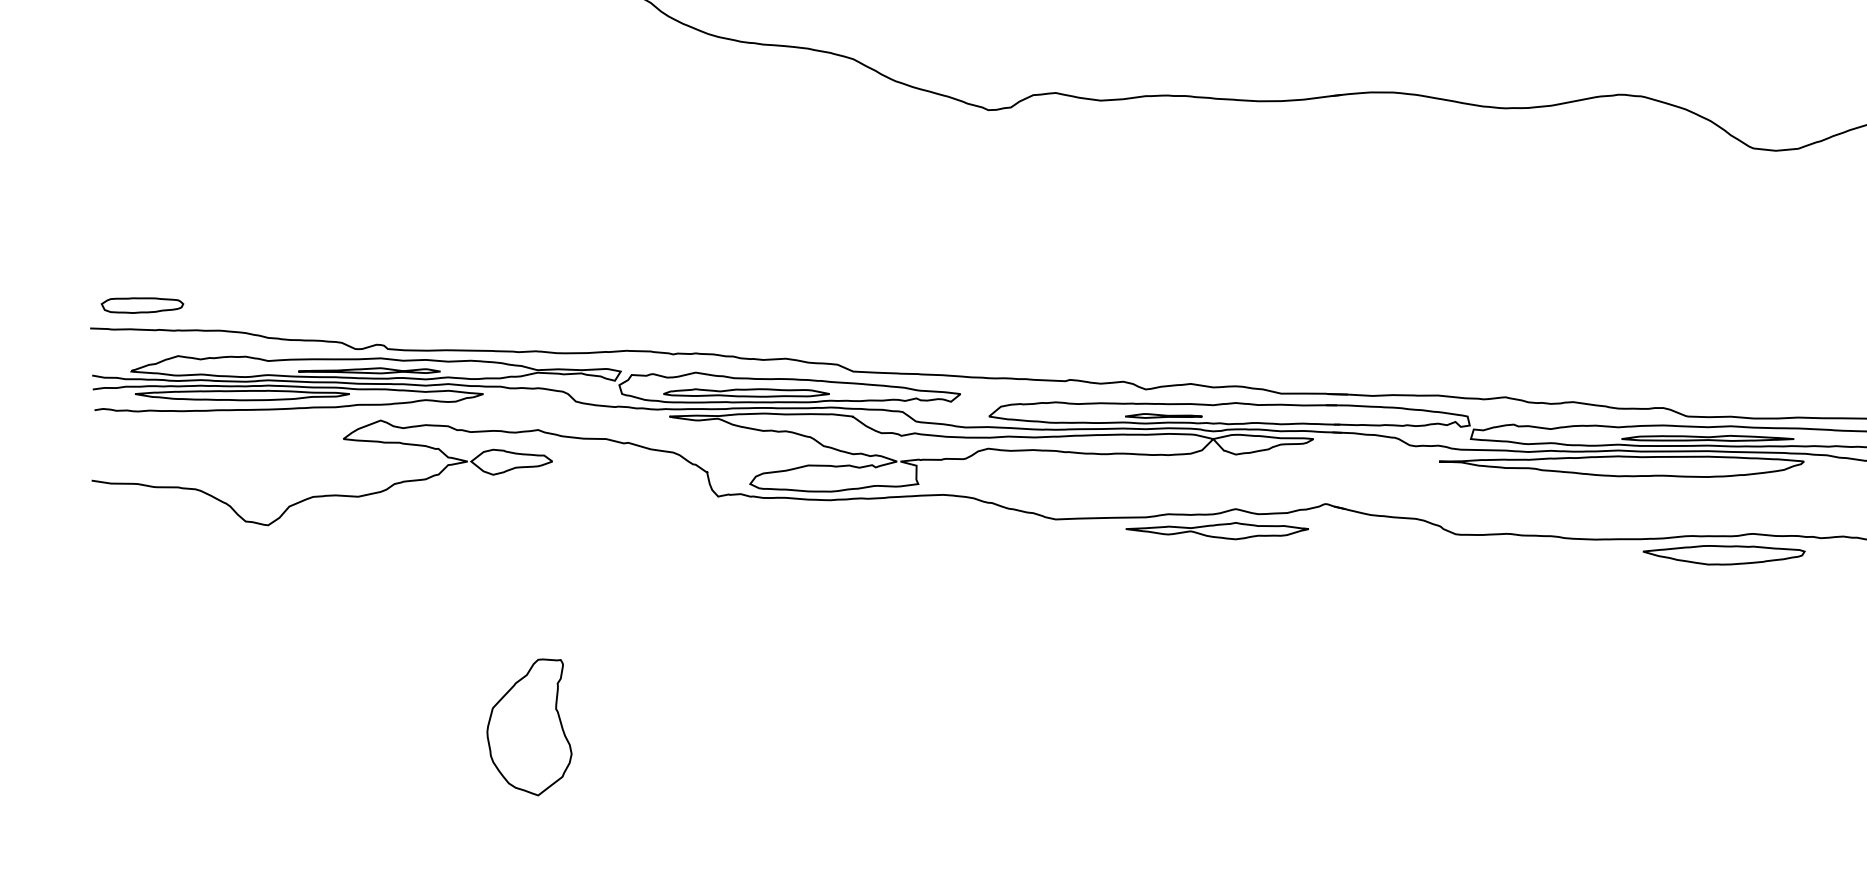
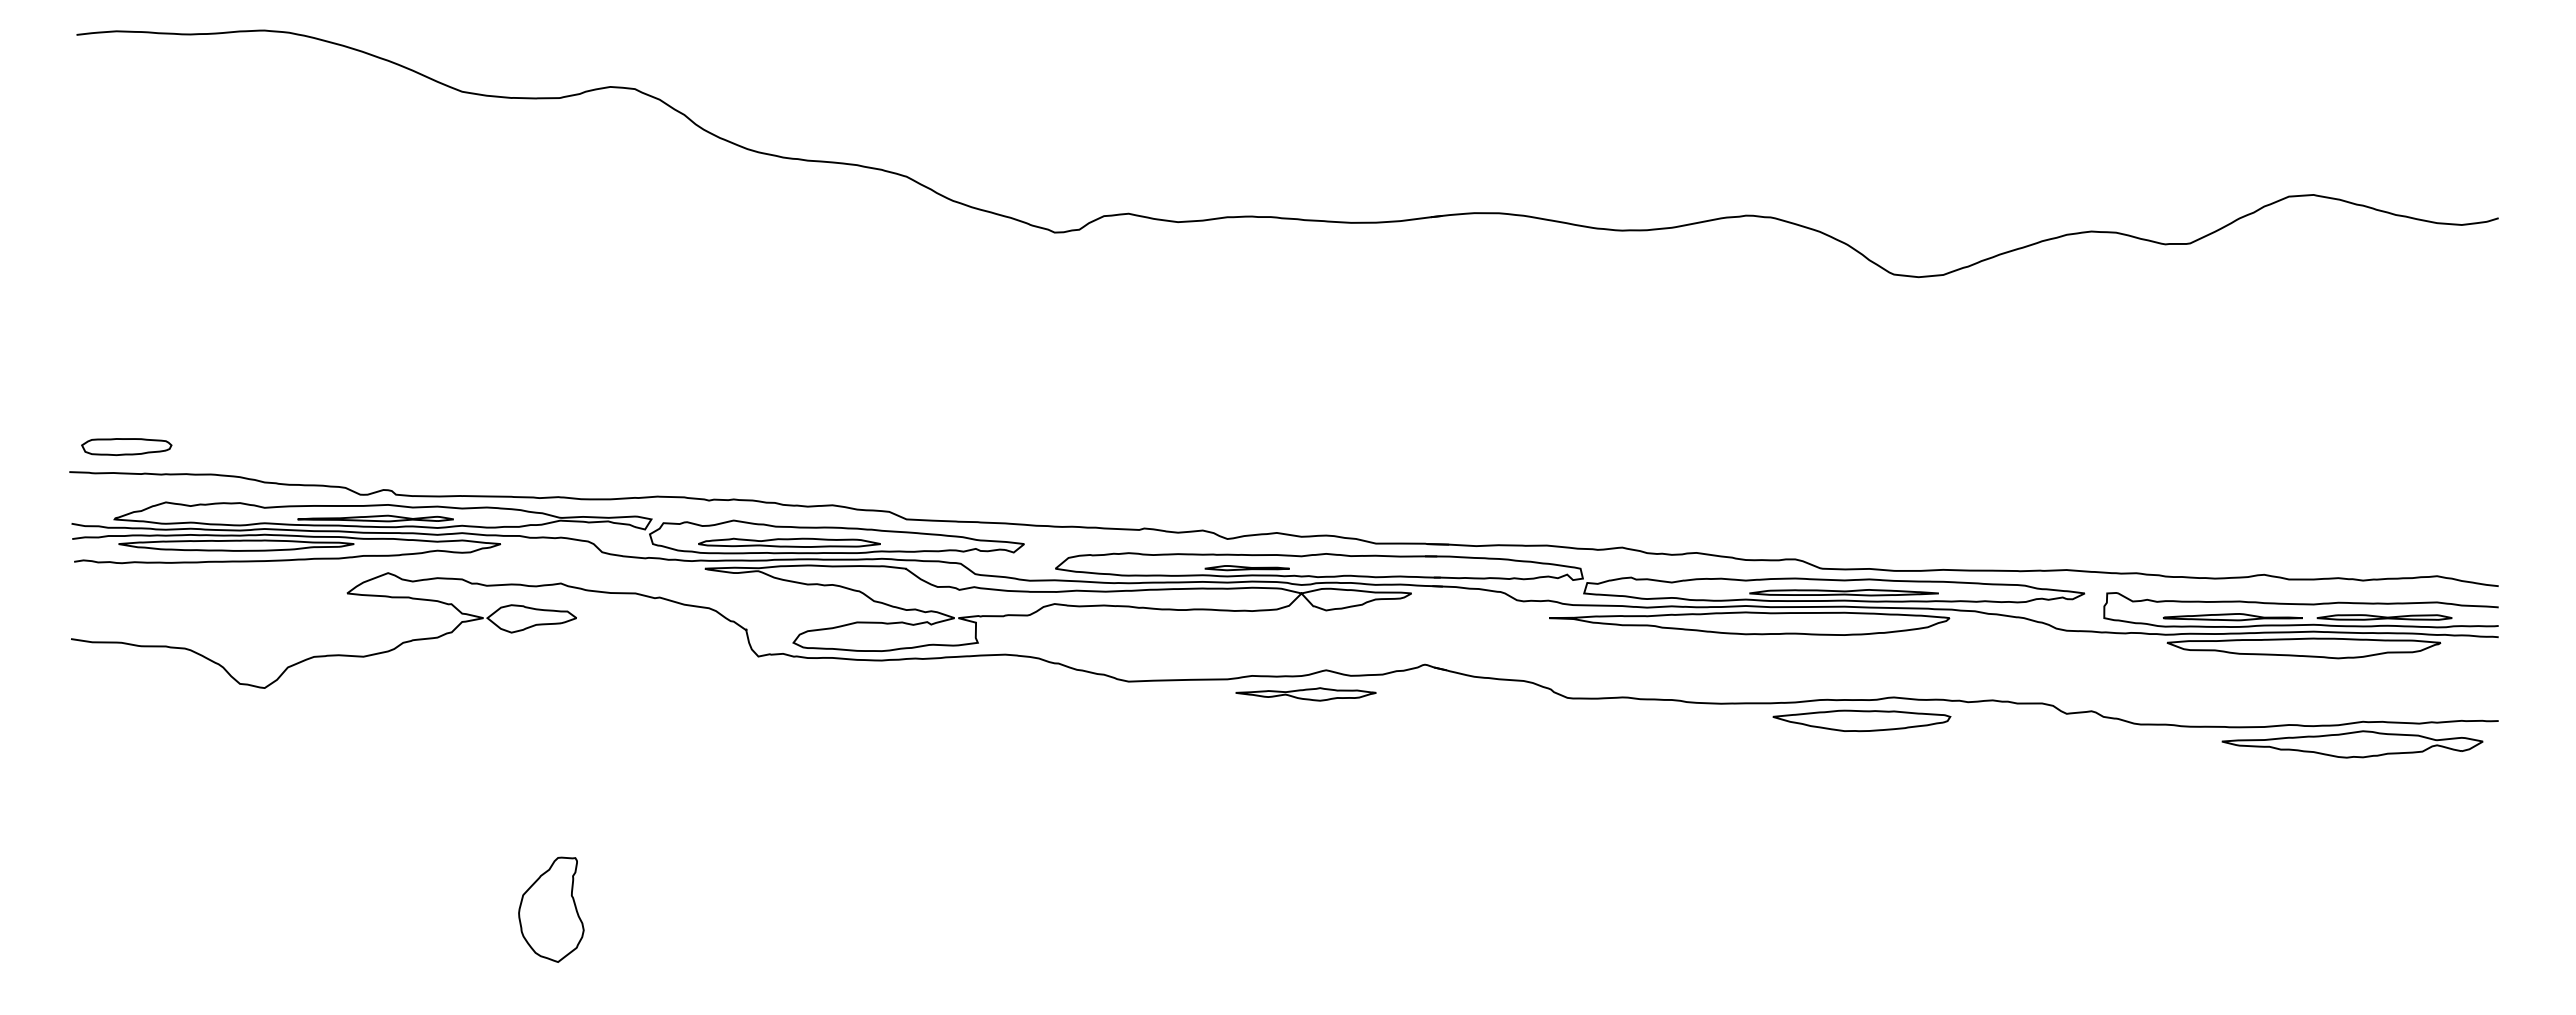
part: (1216, 531) -> (1305, 694), size x0.7
part: (529, 727) -> (551, 909), size x0.7

